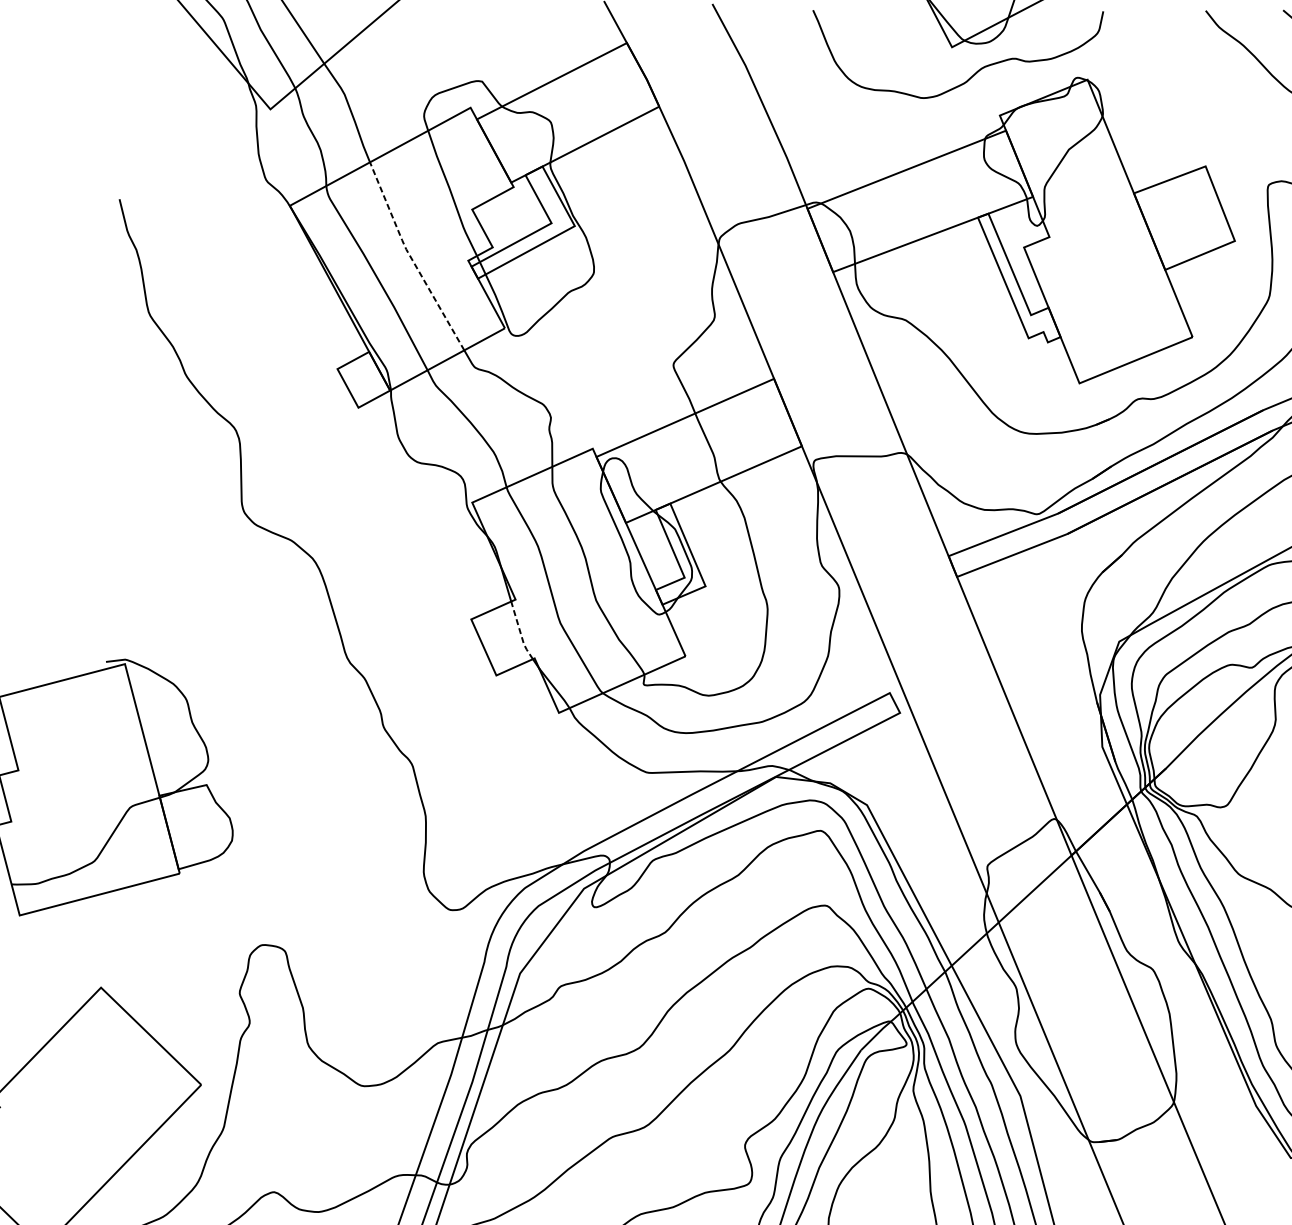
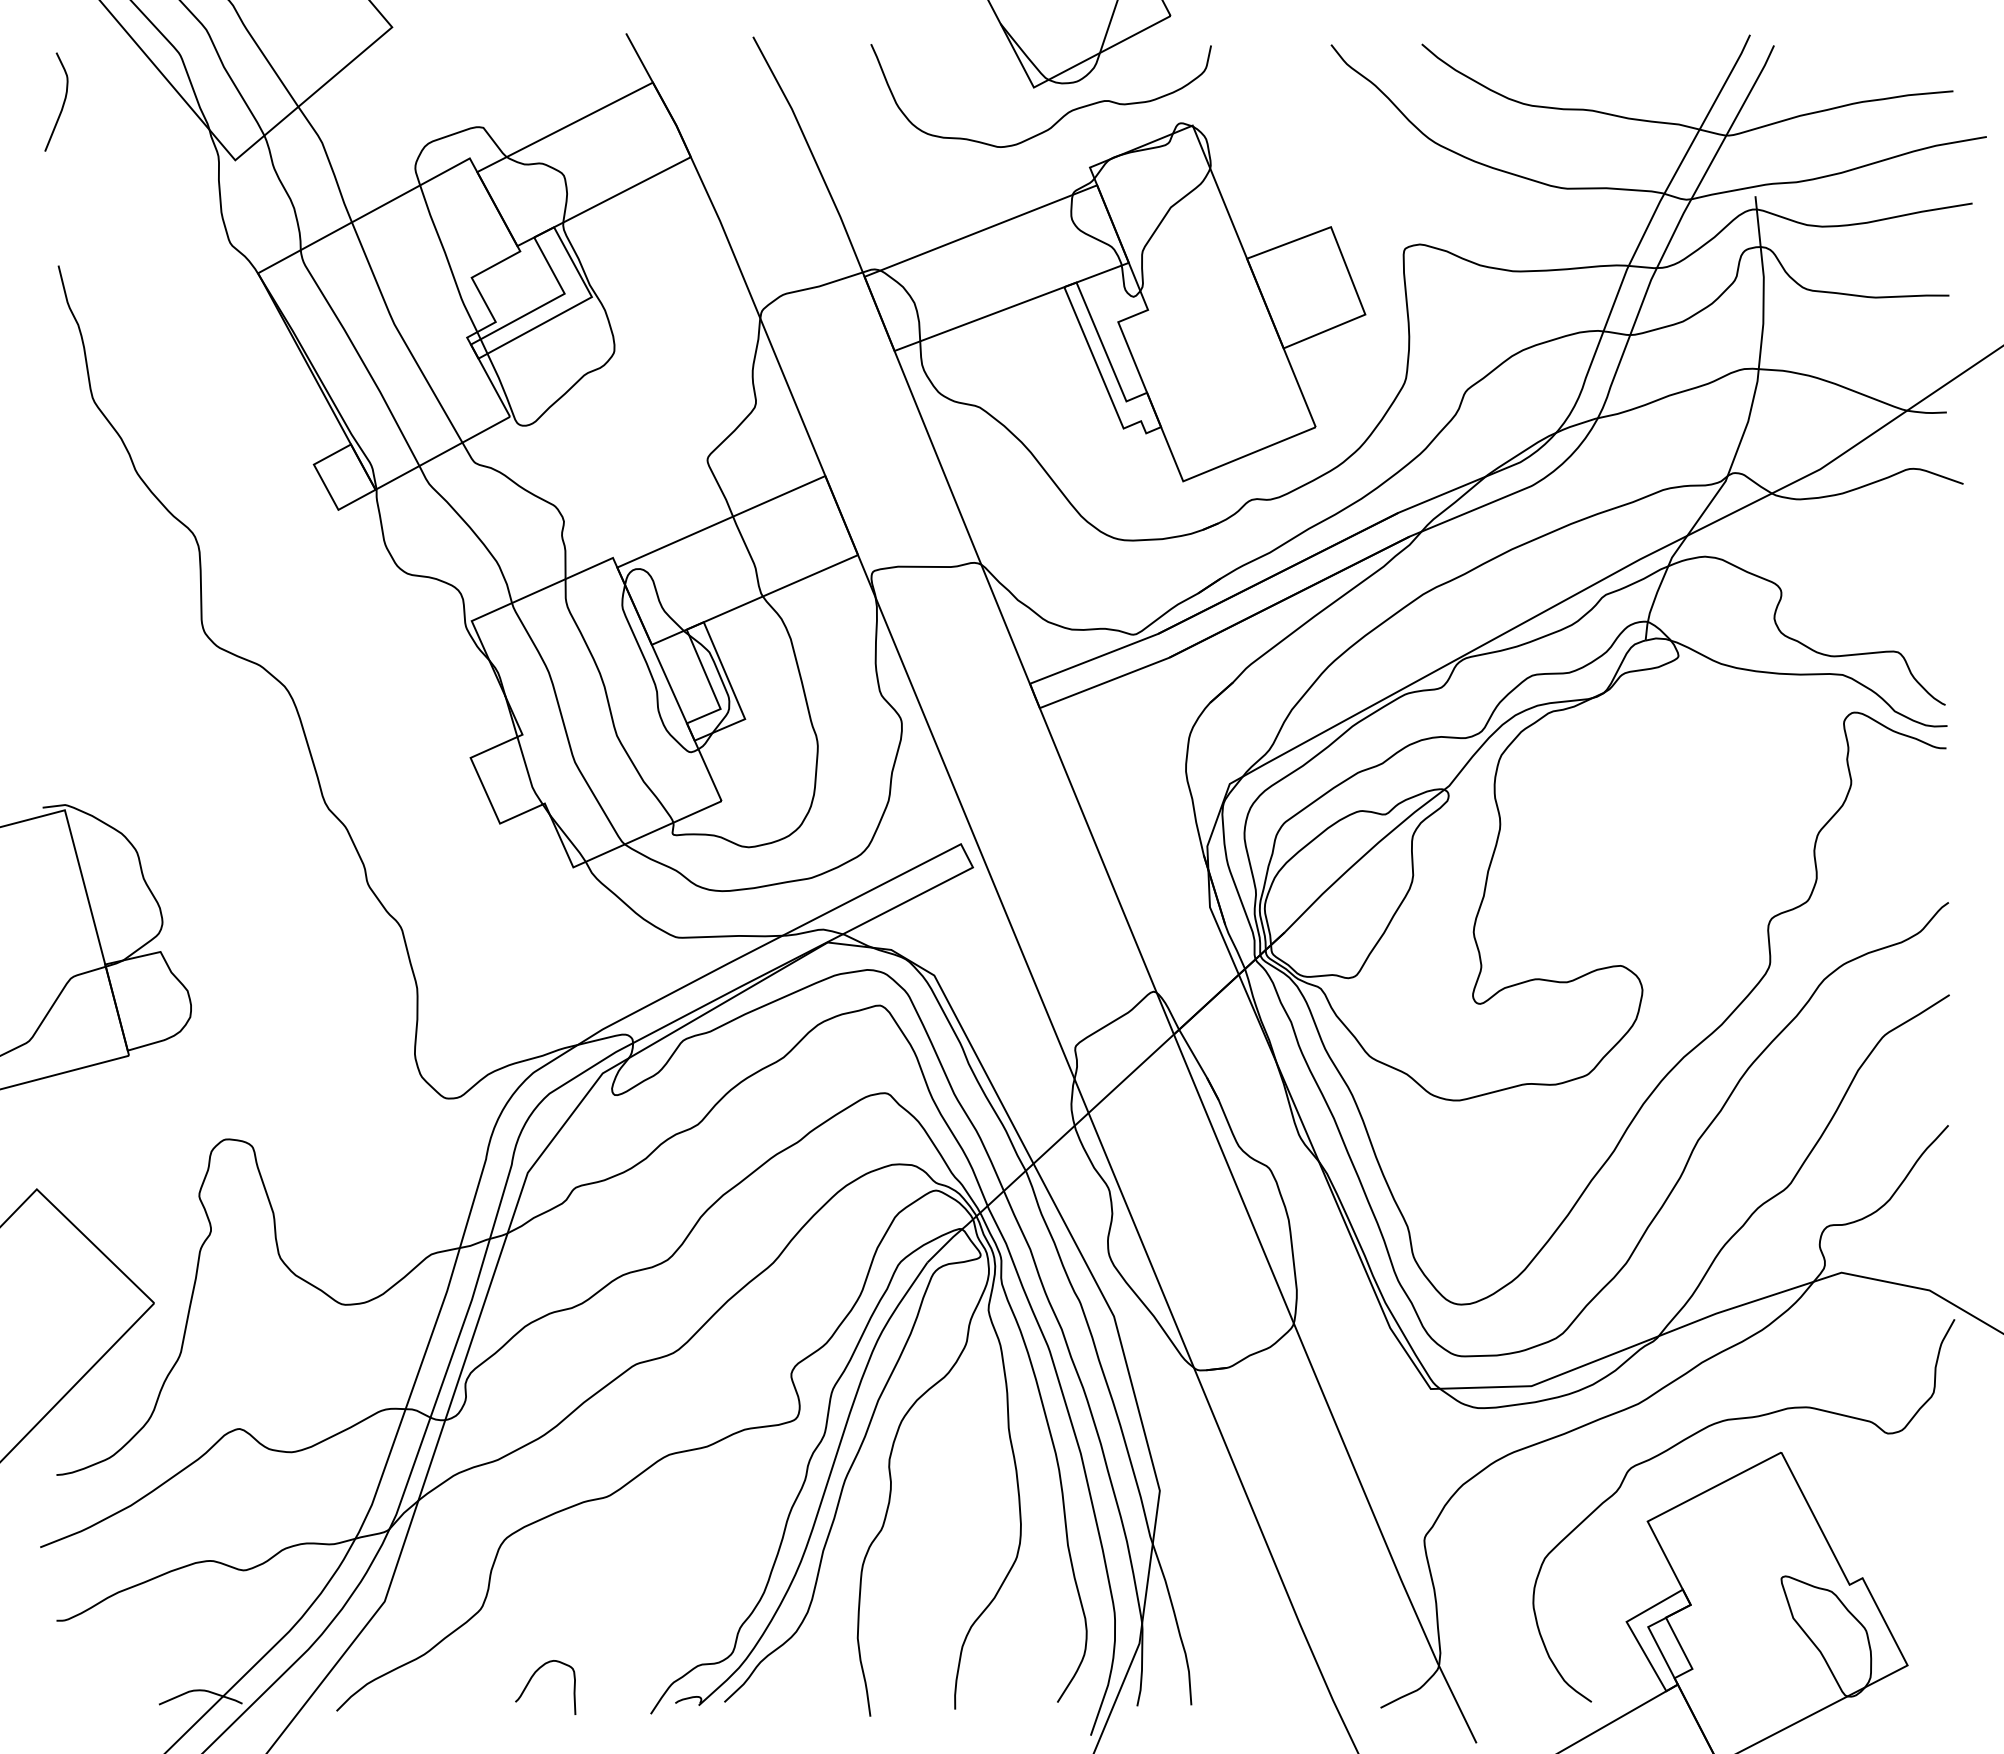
curve: (122, 61) -> (62, 104), added
line: (411, 258) -> (400, 334), dashed -> solid
line: (520, 631) -> (528, 772), dashed -> solid

